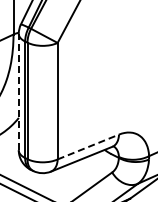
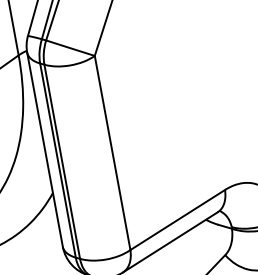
line: (18, 91) -> (44, 148), dashed -> solid
line: (88, 146) -> (177, 219), dashed -> solid

